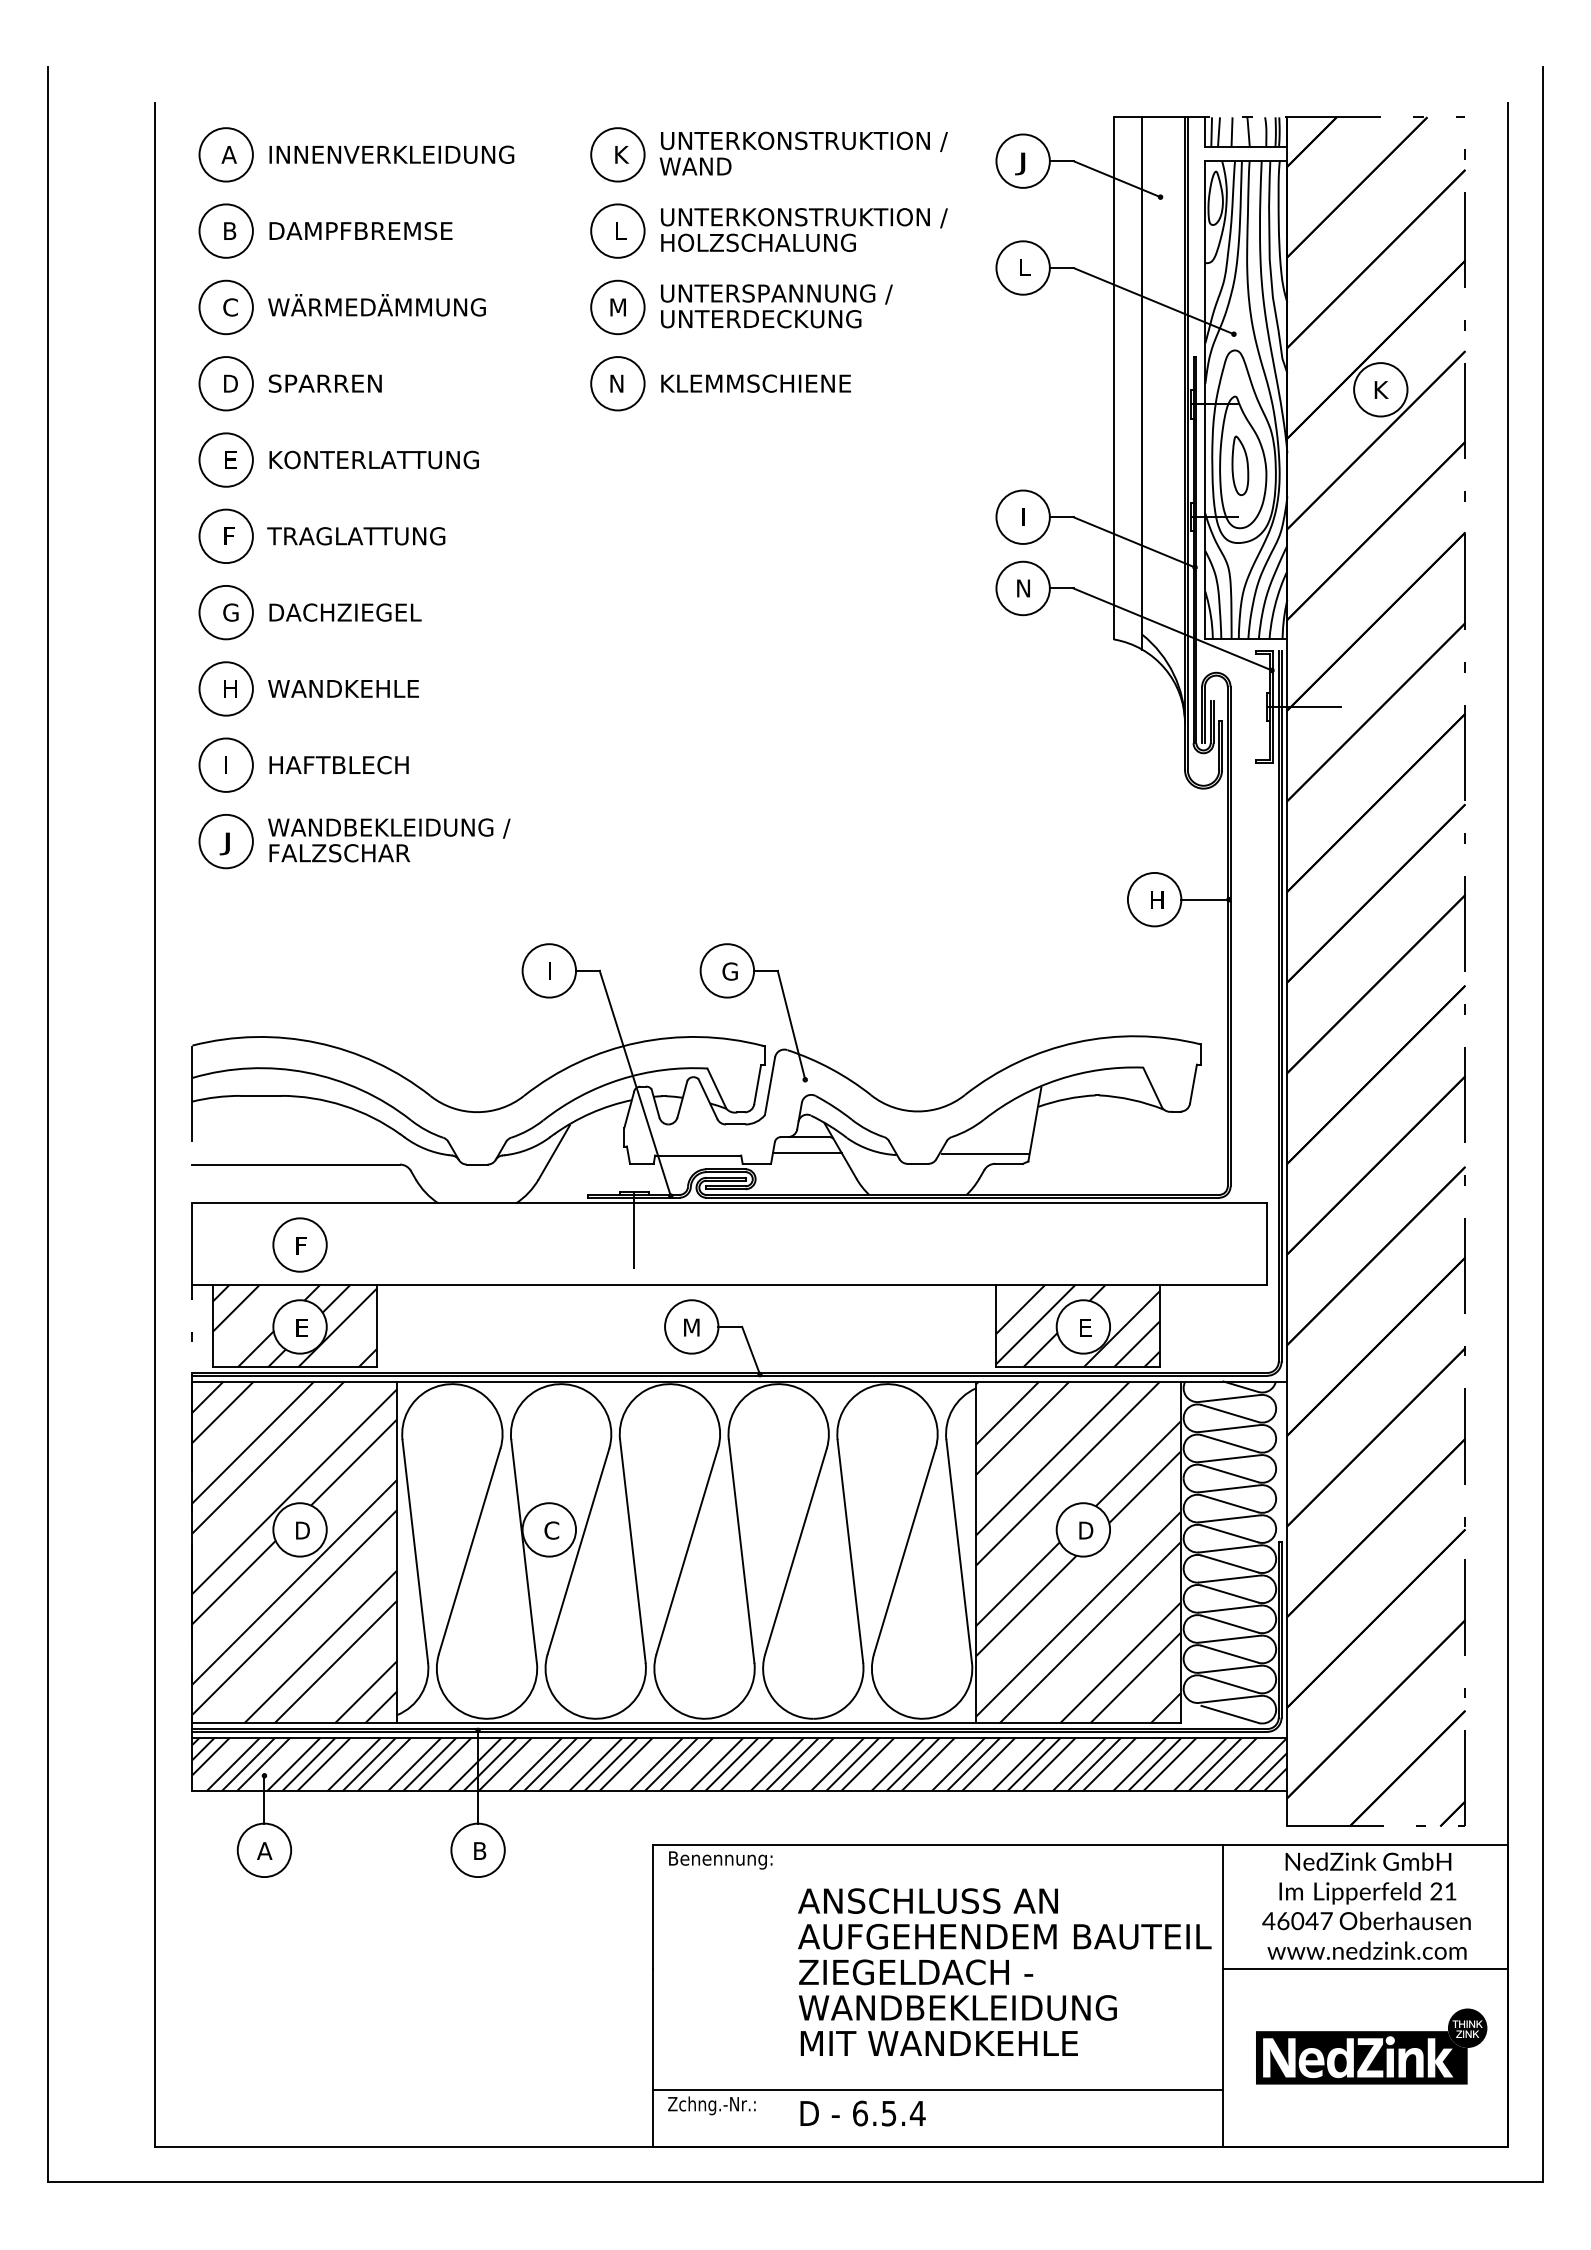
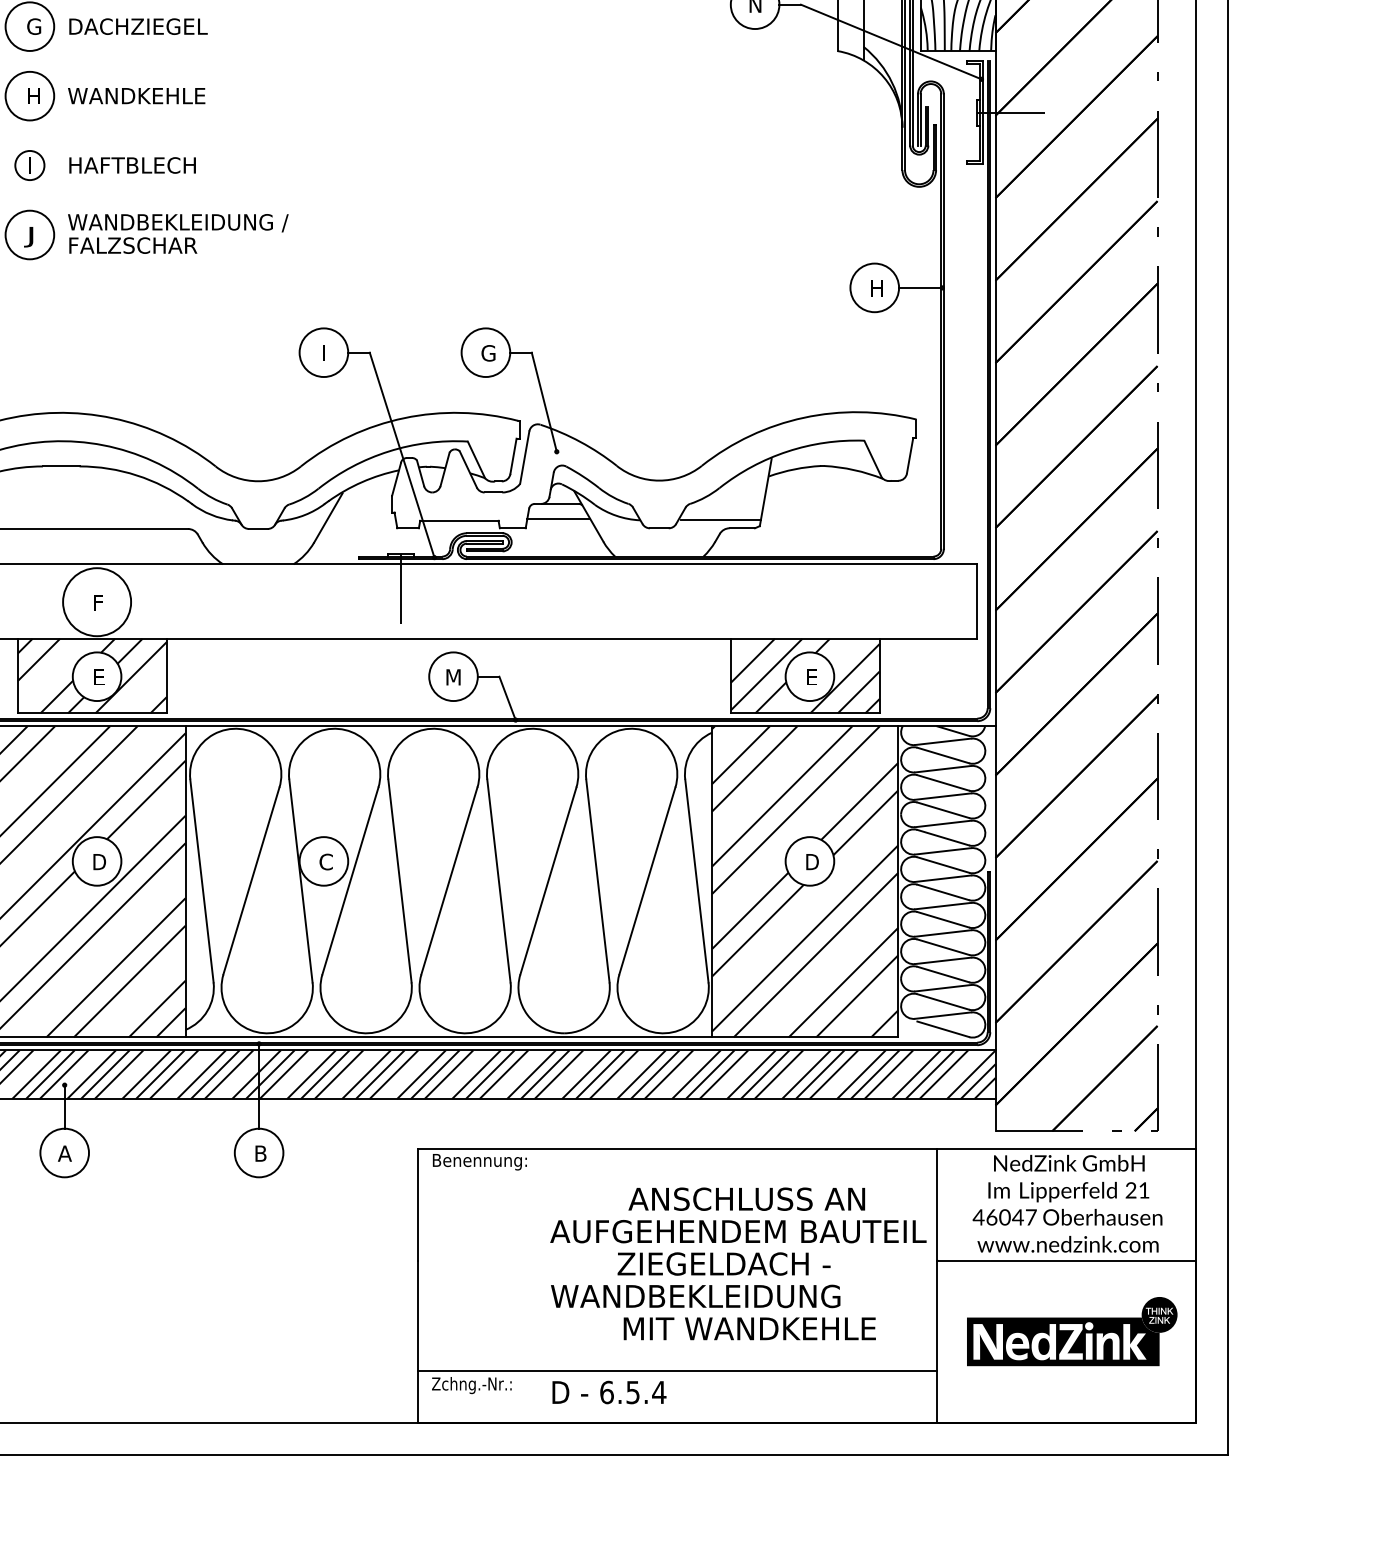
circle: (225, 764) -> (29, 164), size x0.6
circle: (299, 1244) -> (96, 601), size x1.4
text: (927, 1900) -> (746, 1198), moved
text: (916, 1972) -> (724, 1264), moved
text: (938, 2043) -> (749, 1328), moved

